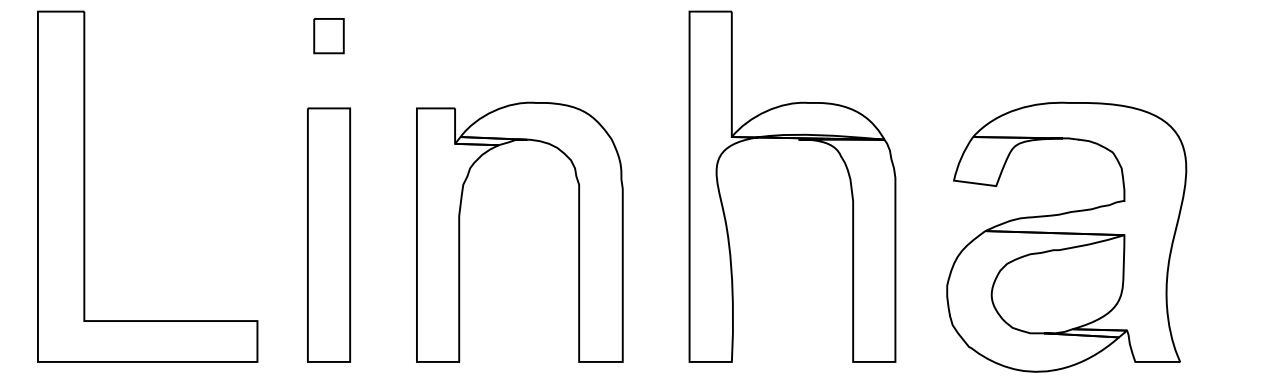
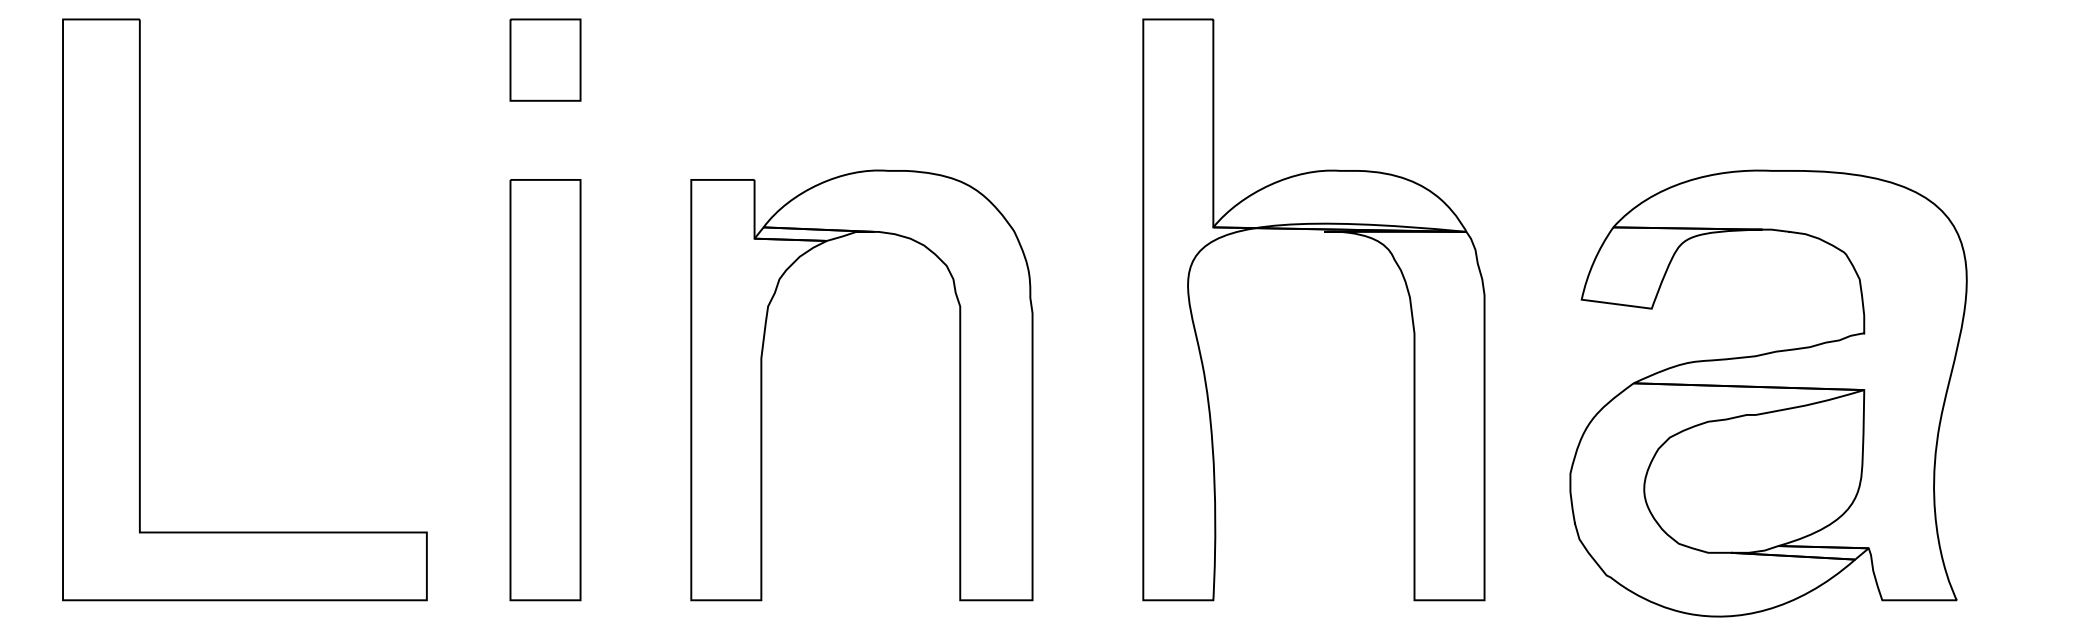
part: (328, 35) -> (544, 59), size x1.43

